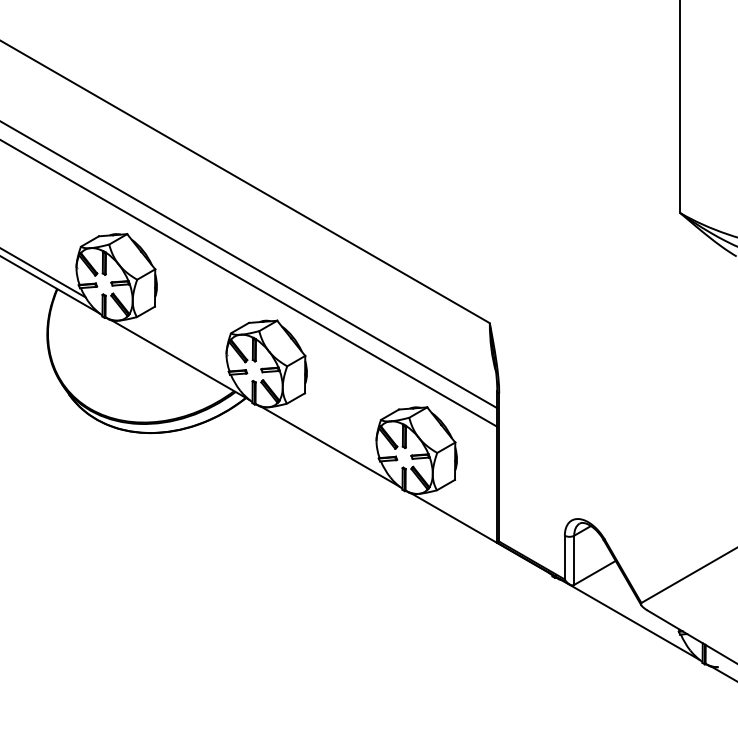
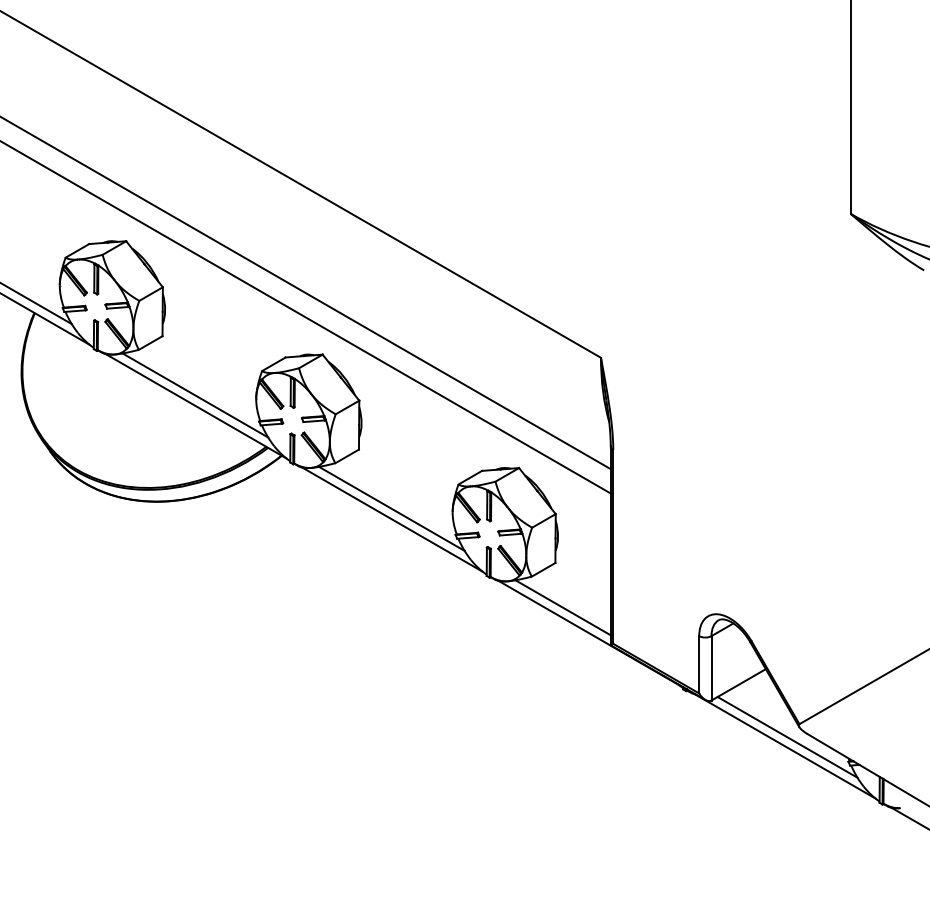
line: (179, 351) -> (194, 394), added
line: (329, 438) -> (391, 508), added
line: (460, 514) -> (562, 608), added
line: (631, 612) -> (786, 736), added

